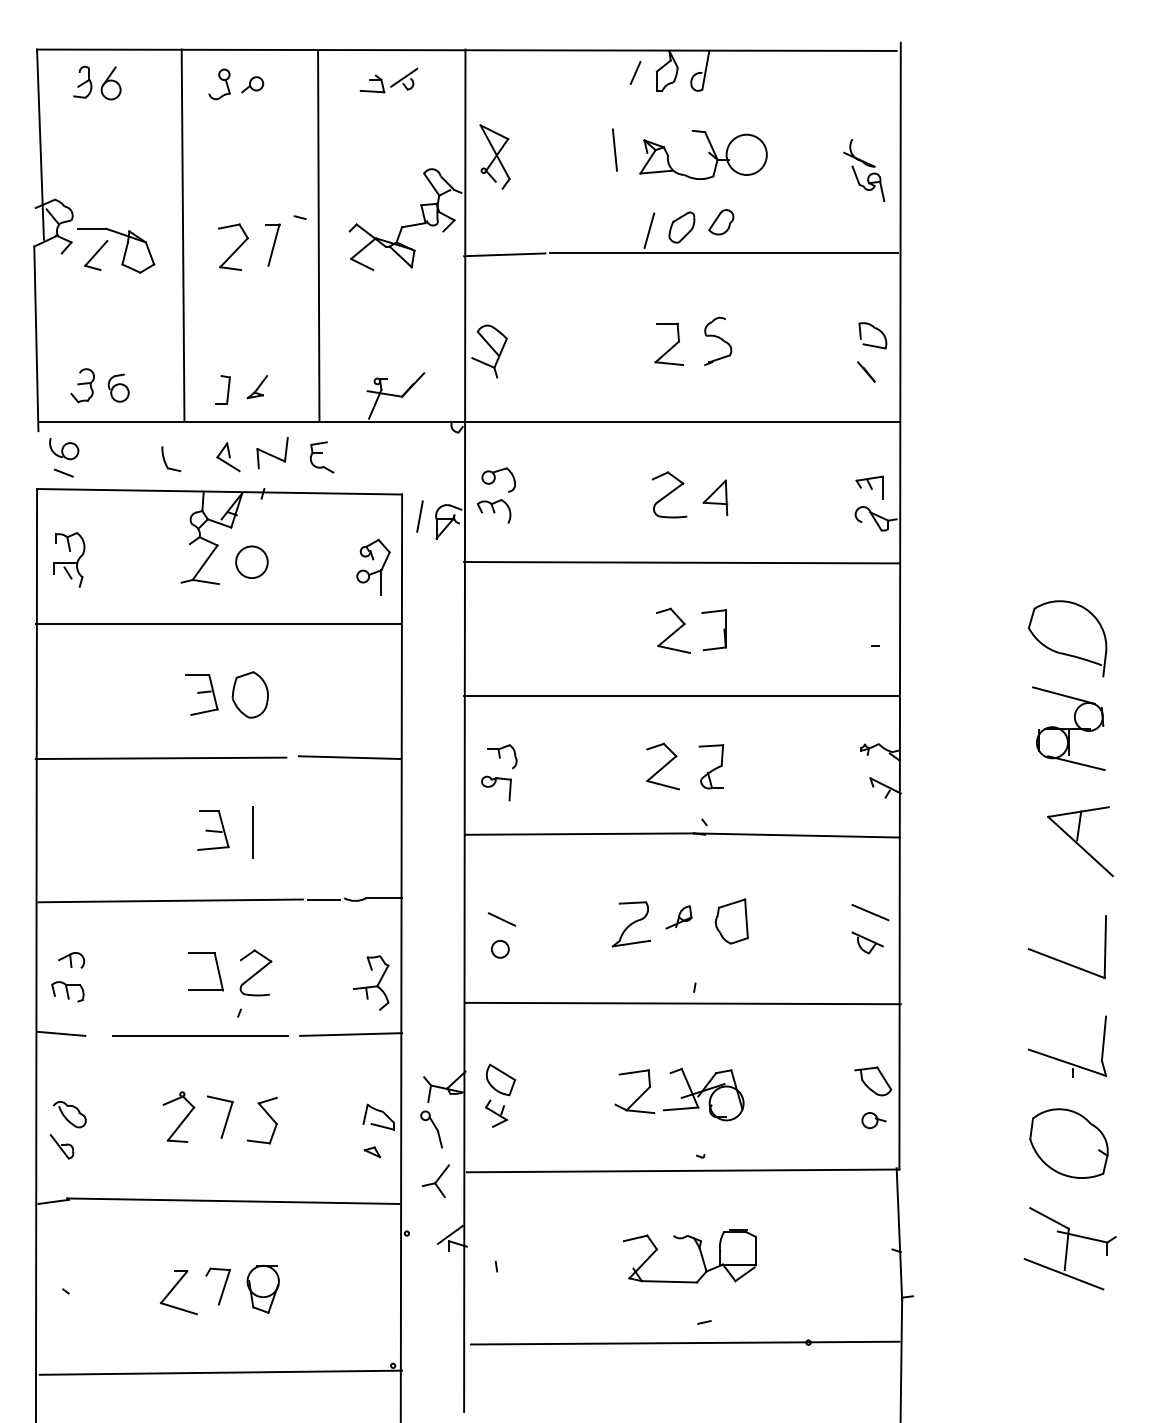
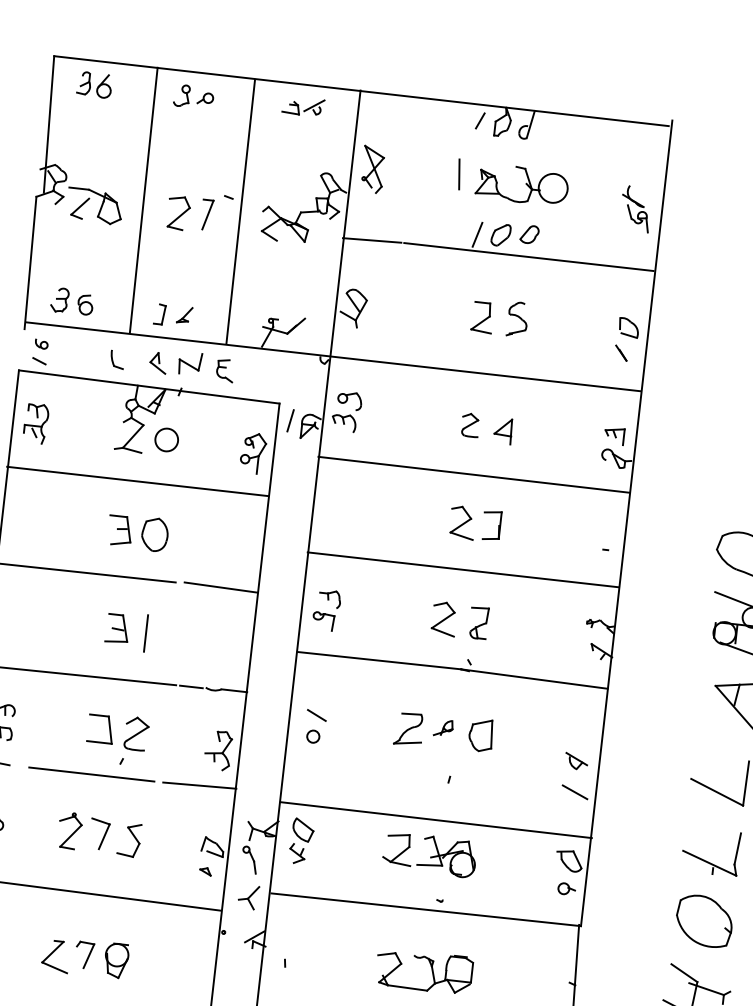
part: (64, 449) -> (41, 344), size x0.6
part: (669, 494) -> (470, 425), size x0.7
line: (870, 912) -> (575, 792), moved
line: (682, 1003) -> (435, 820), moved

